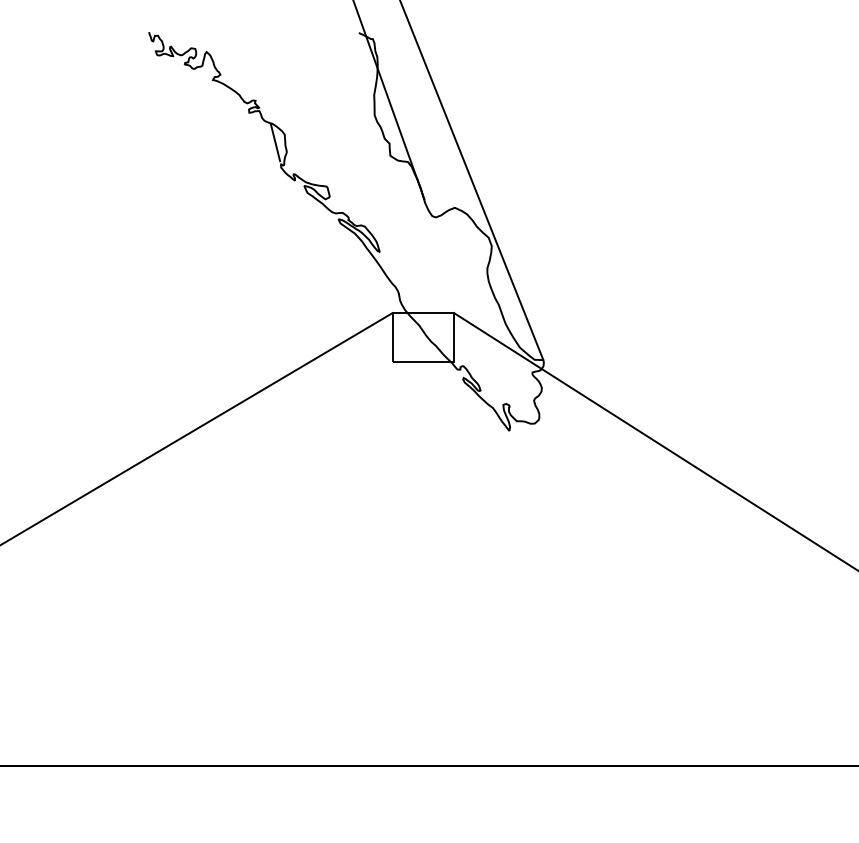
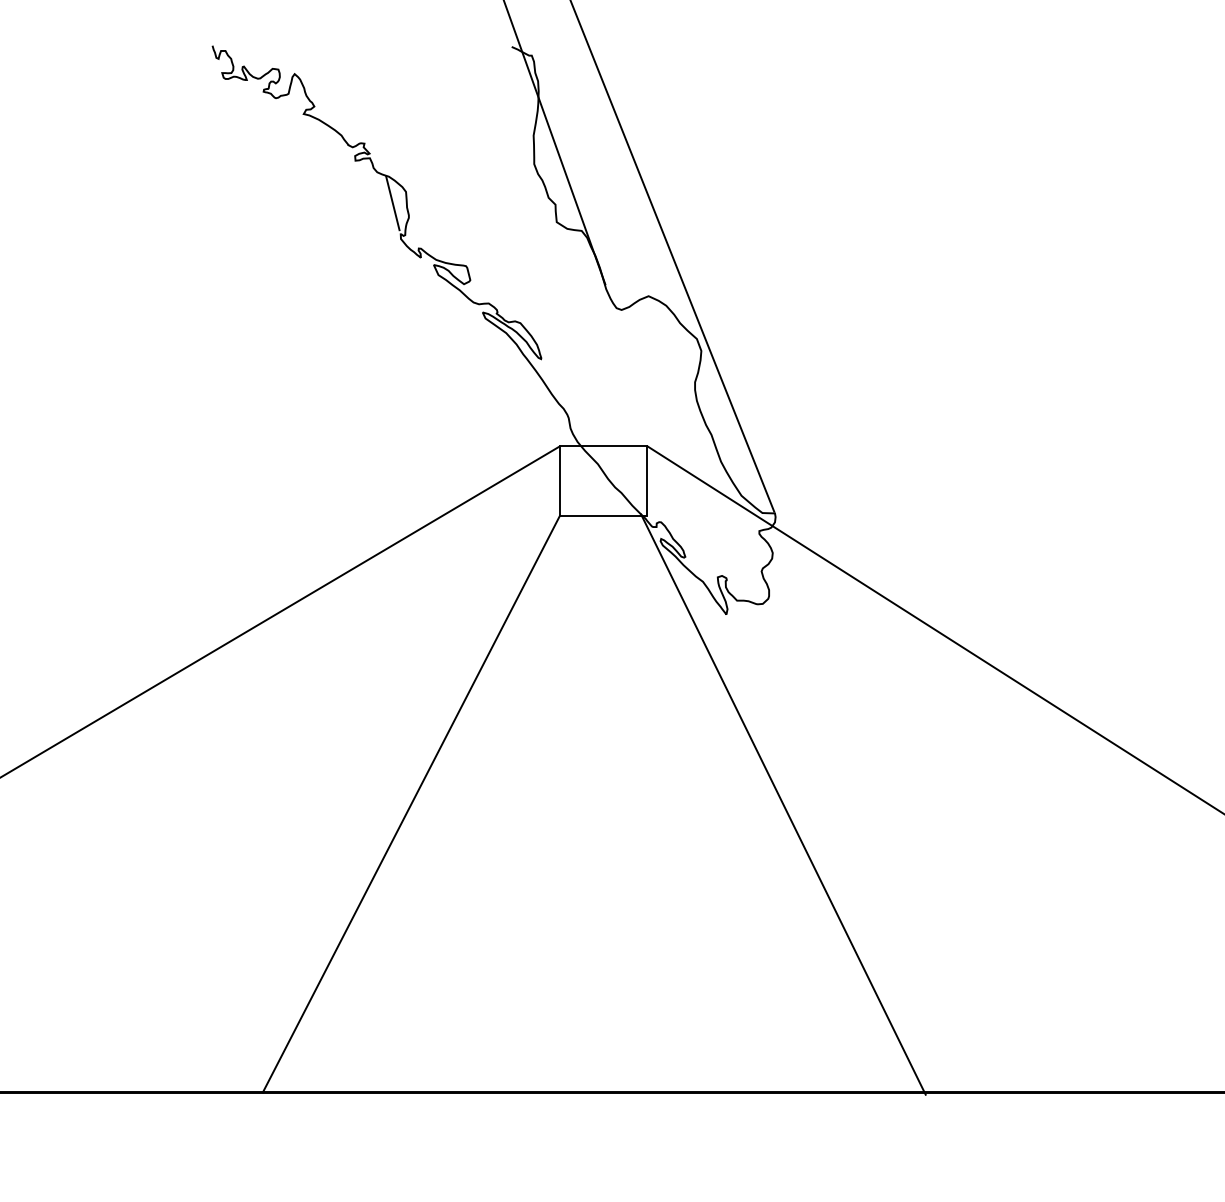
line: (288, 563) -> (411, 803), added
line: (549, 563) -> (783, 803), added

